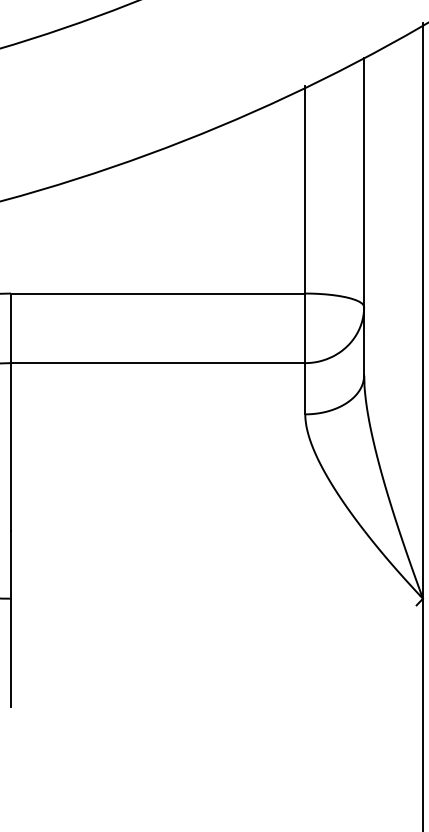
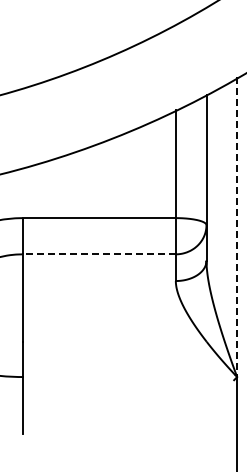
line: (423, 311) -> (237, 227), solid -> dashed
line: (158, 363) -> (99, 254), solid -> dashed

